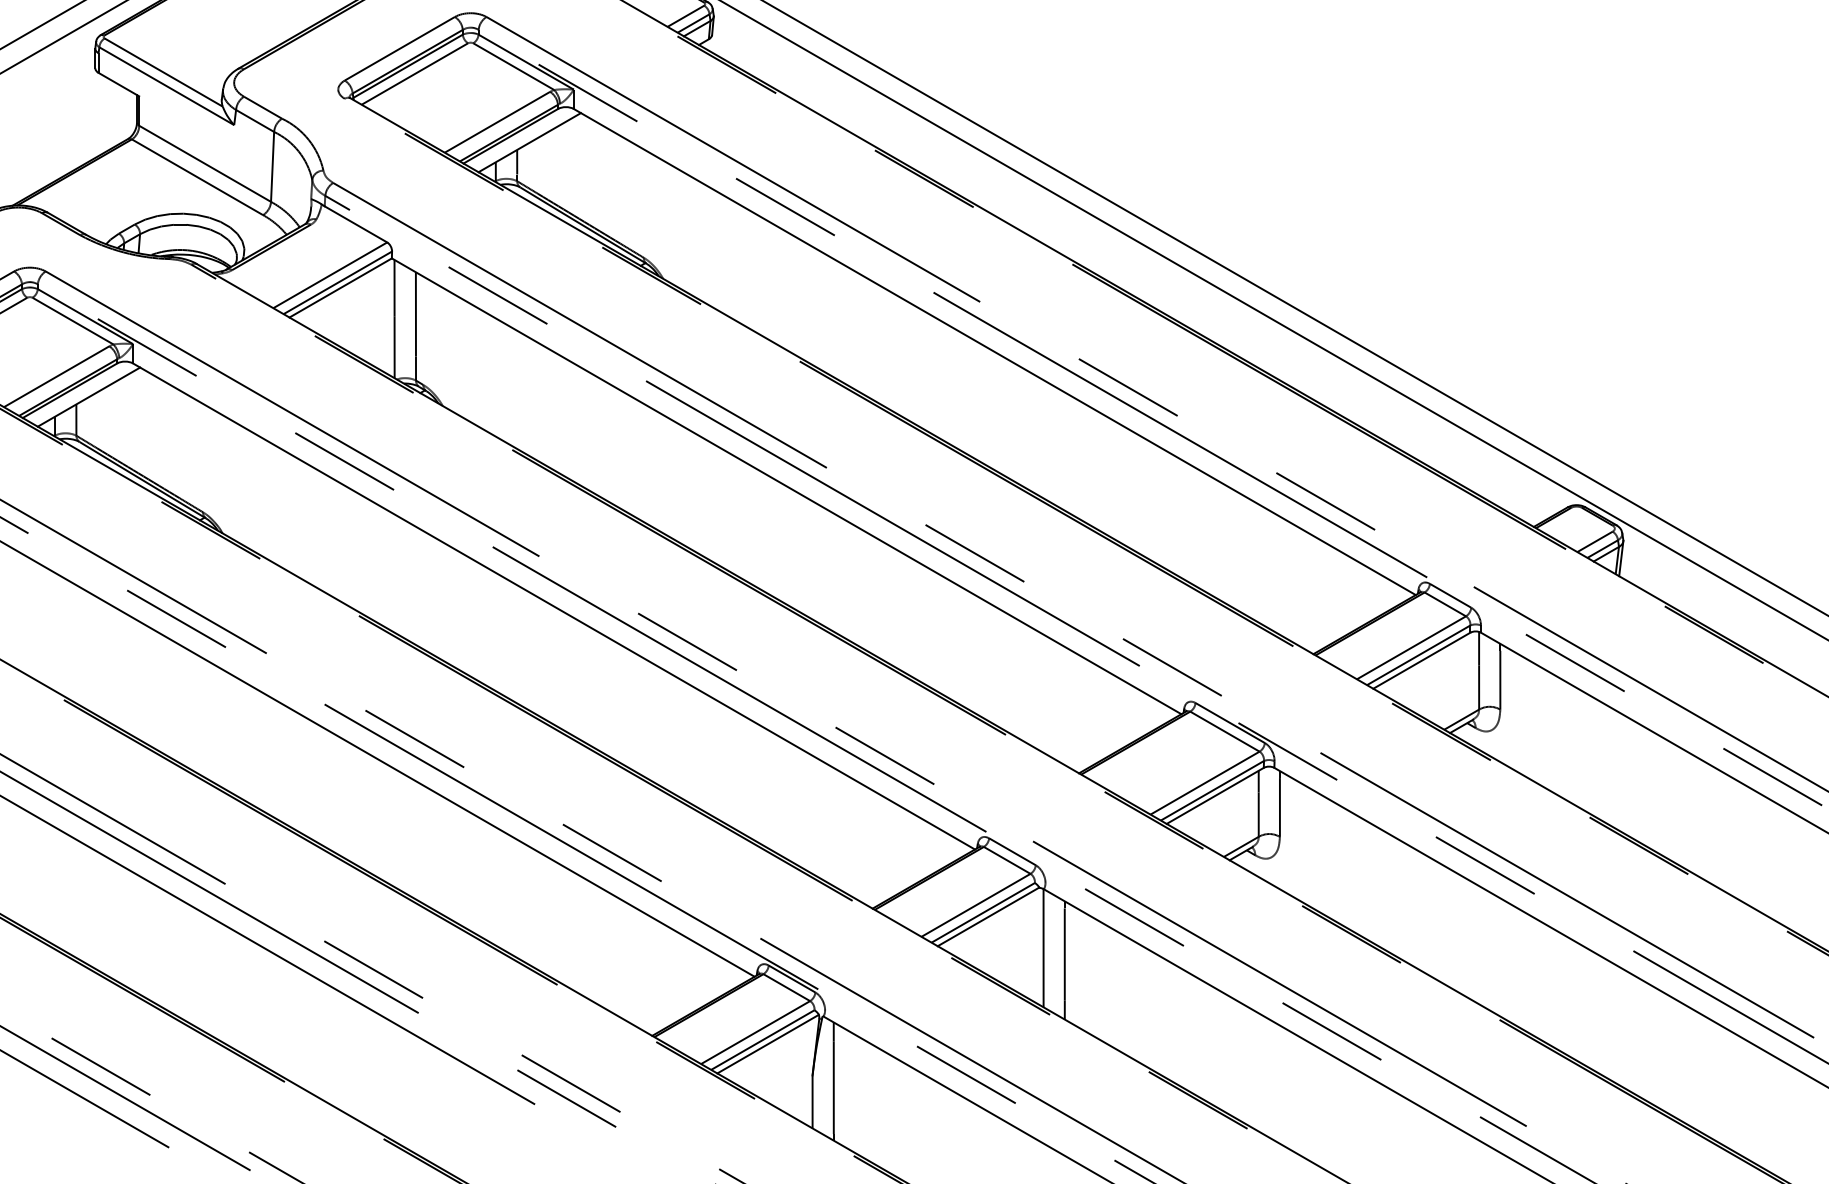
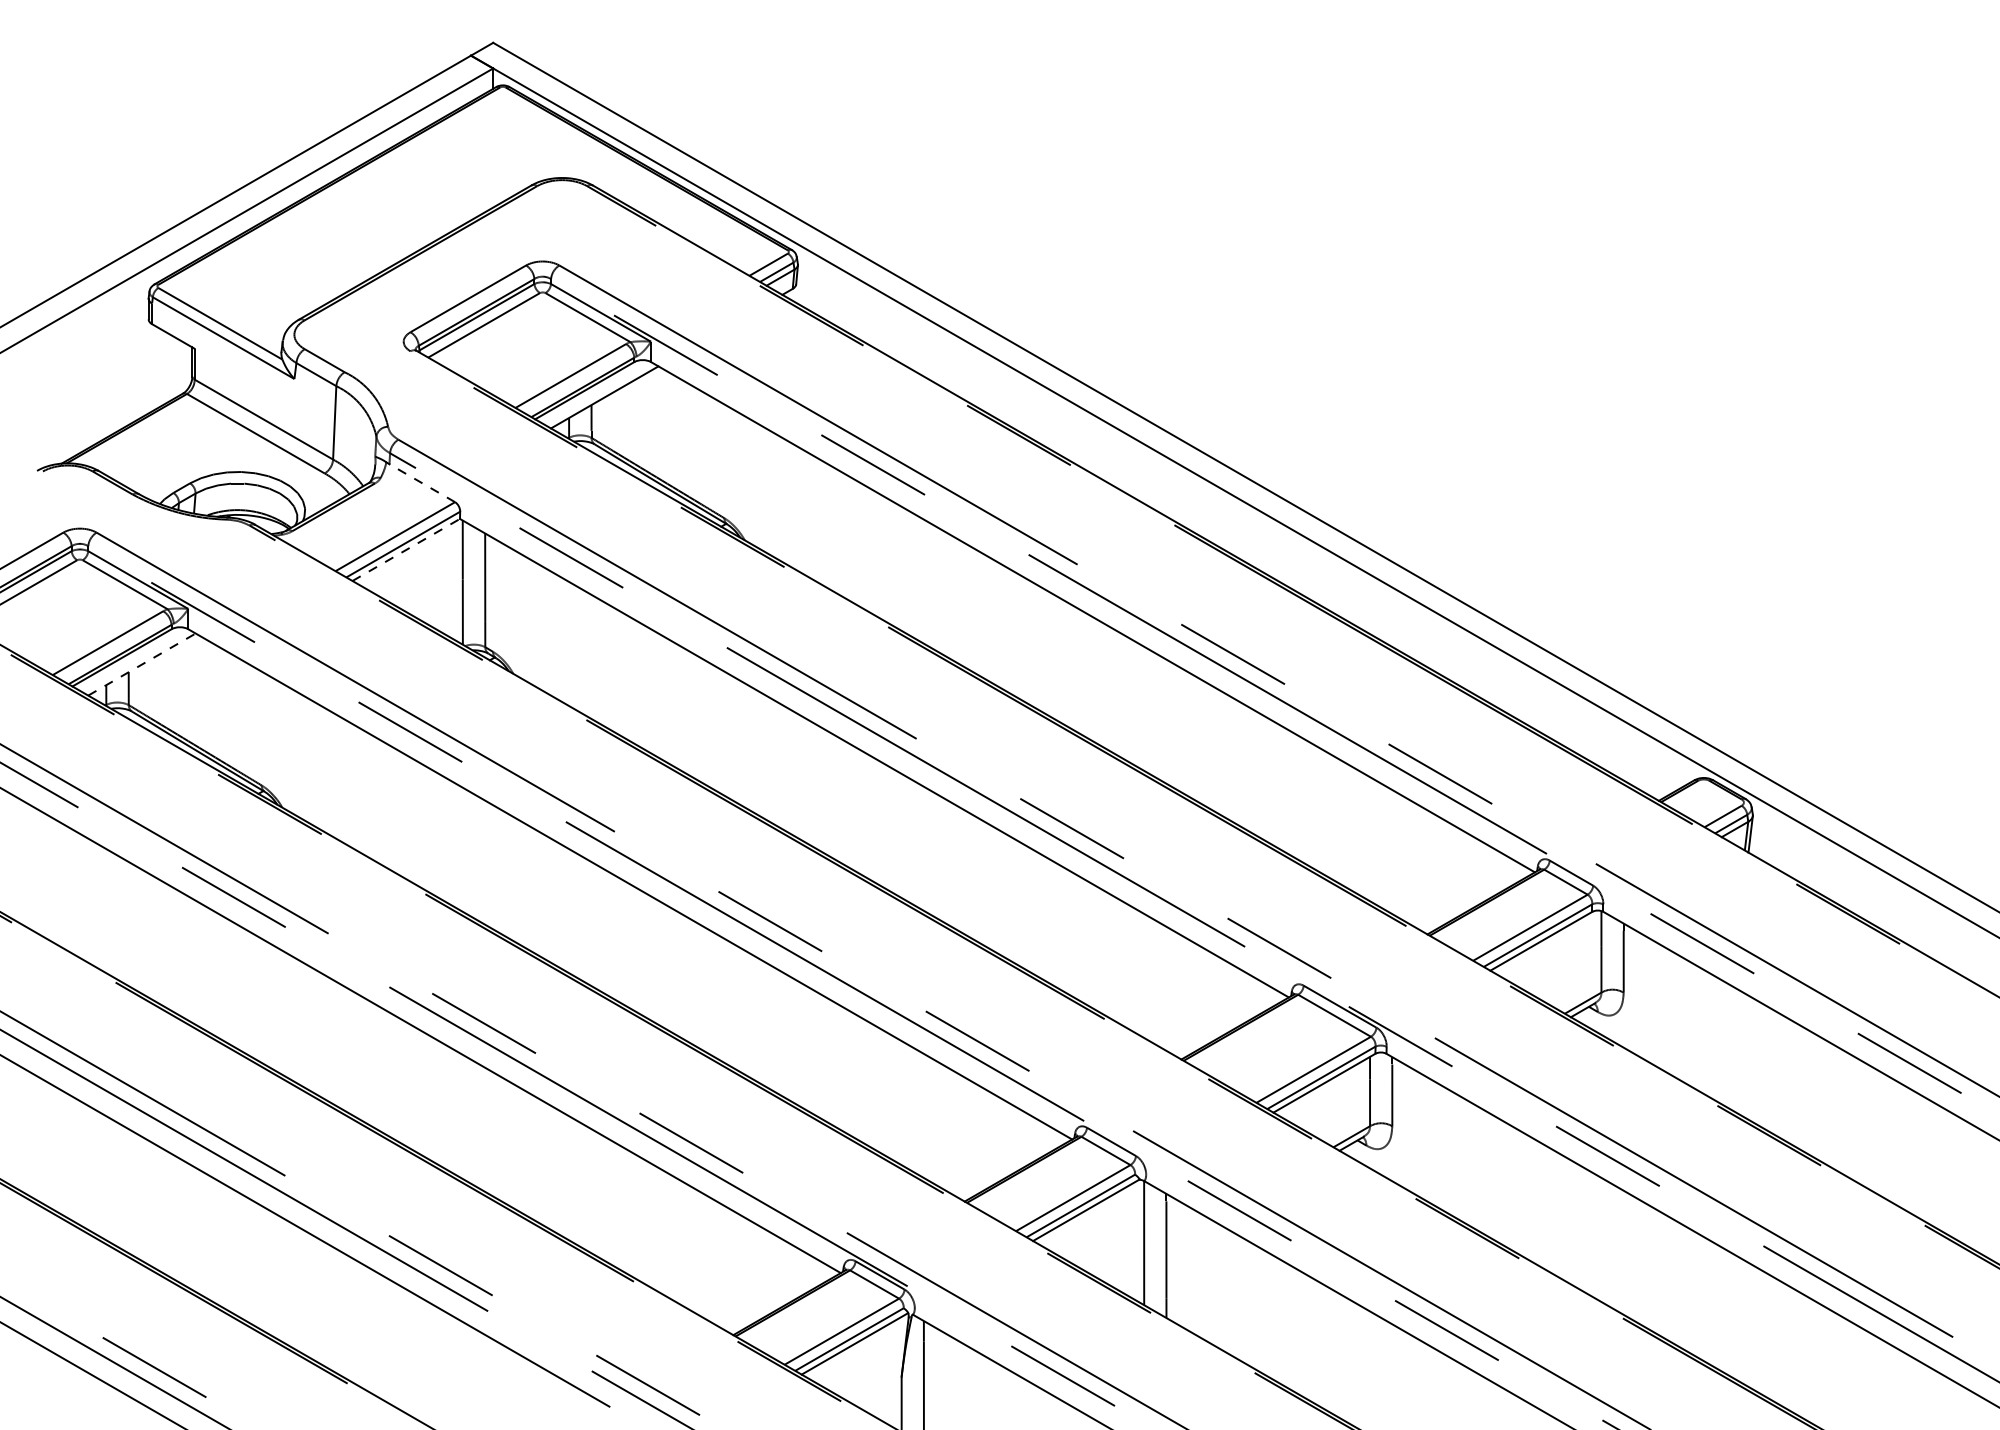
line: (356, 224) -> (422, 483), solid -> dashed
line: (340, 287) -> (406, 549), solid -> dashed
line: (89, 397) -> (142, 664), solid -> dashed

